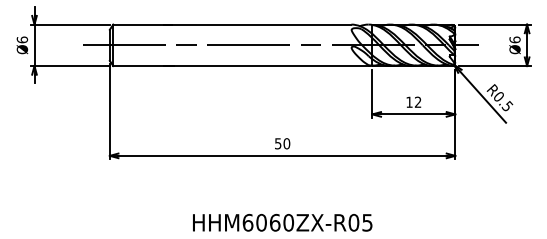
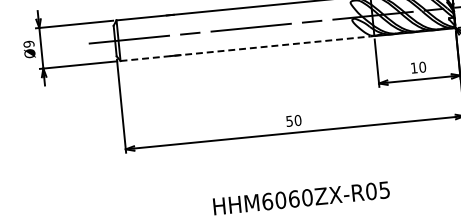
text: (22, 39) -> (29, 43), Ø6 -> Ø9
line: (240, 66) -> (245, 49), solid -> dashed
text: (417, 101) -> (421, 66), 12 -> 10

